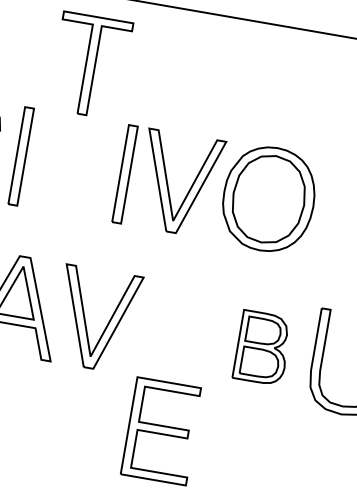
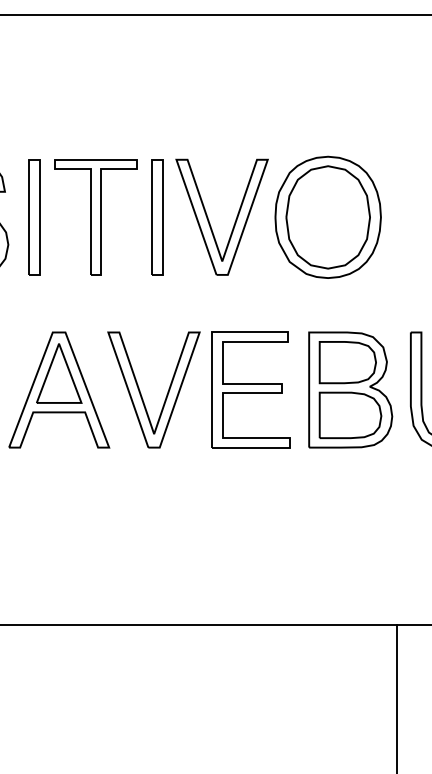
part: (89, 65) -> (95, 217), moved
part: (262, 347) -> (350, 389), size x1.43
part: (161, 430) -> (250, 389), moved

